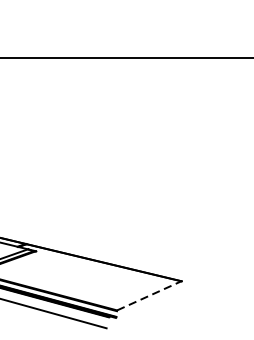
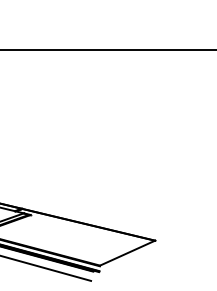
line: (150, 295) -> (128, 252), dashed -> solid

